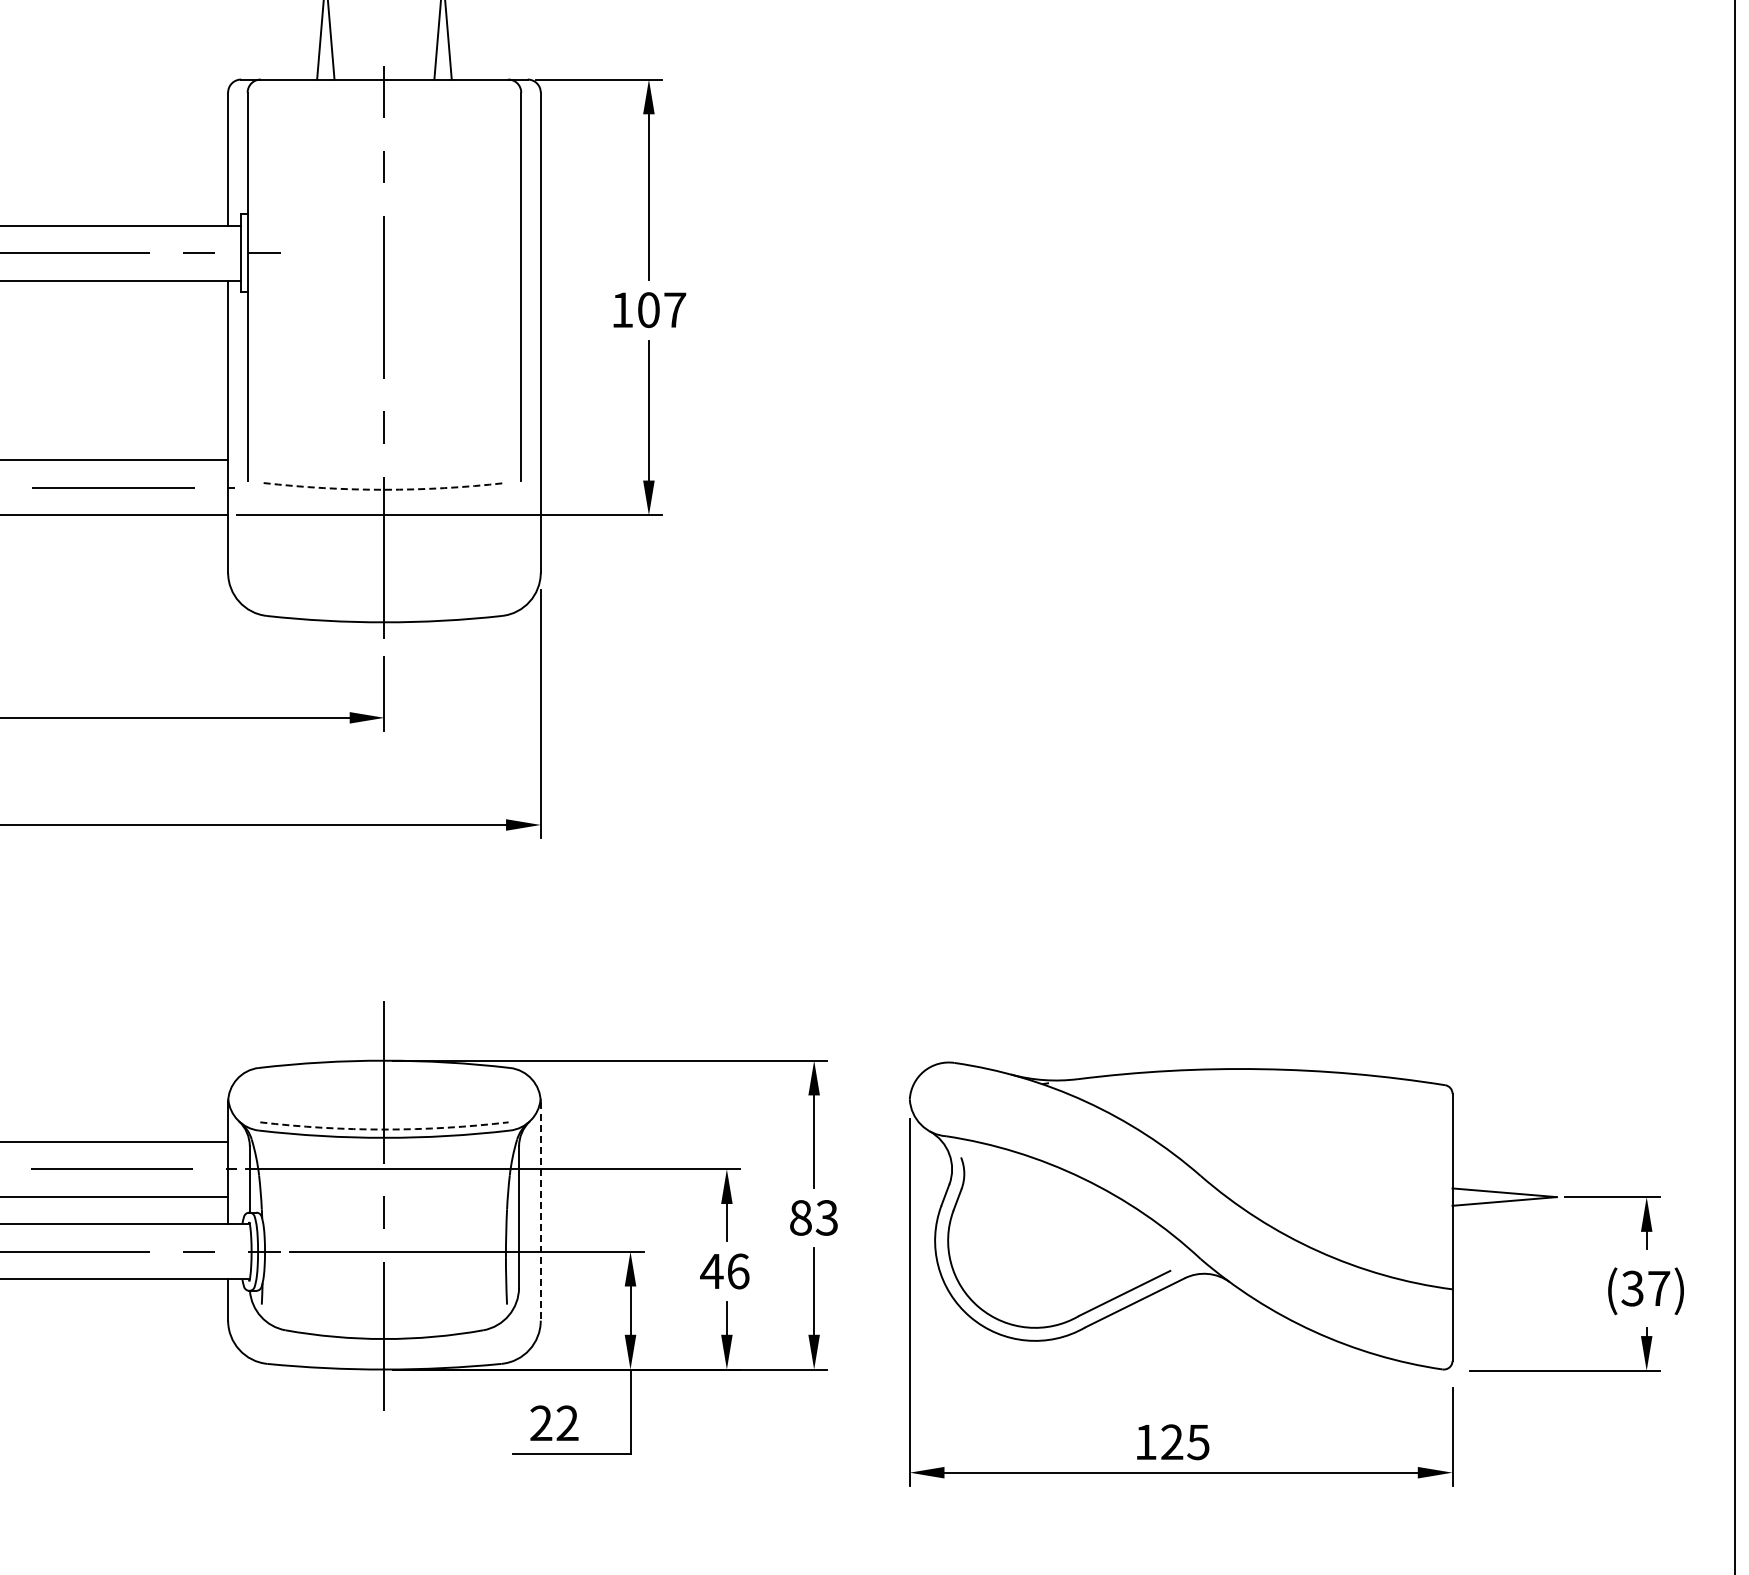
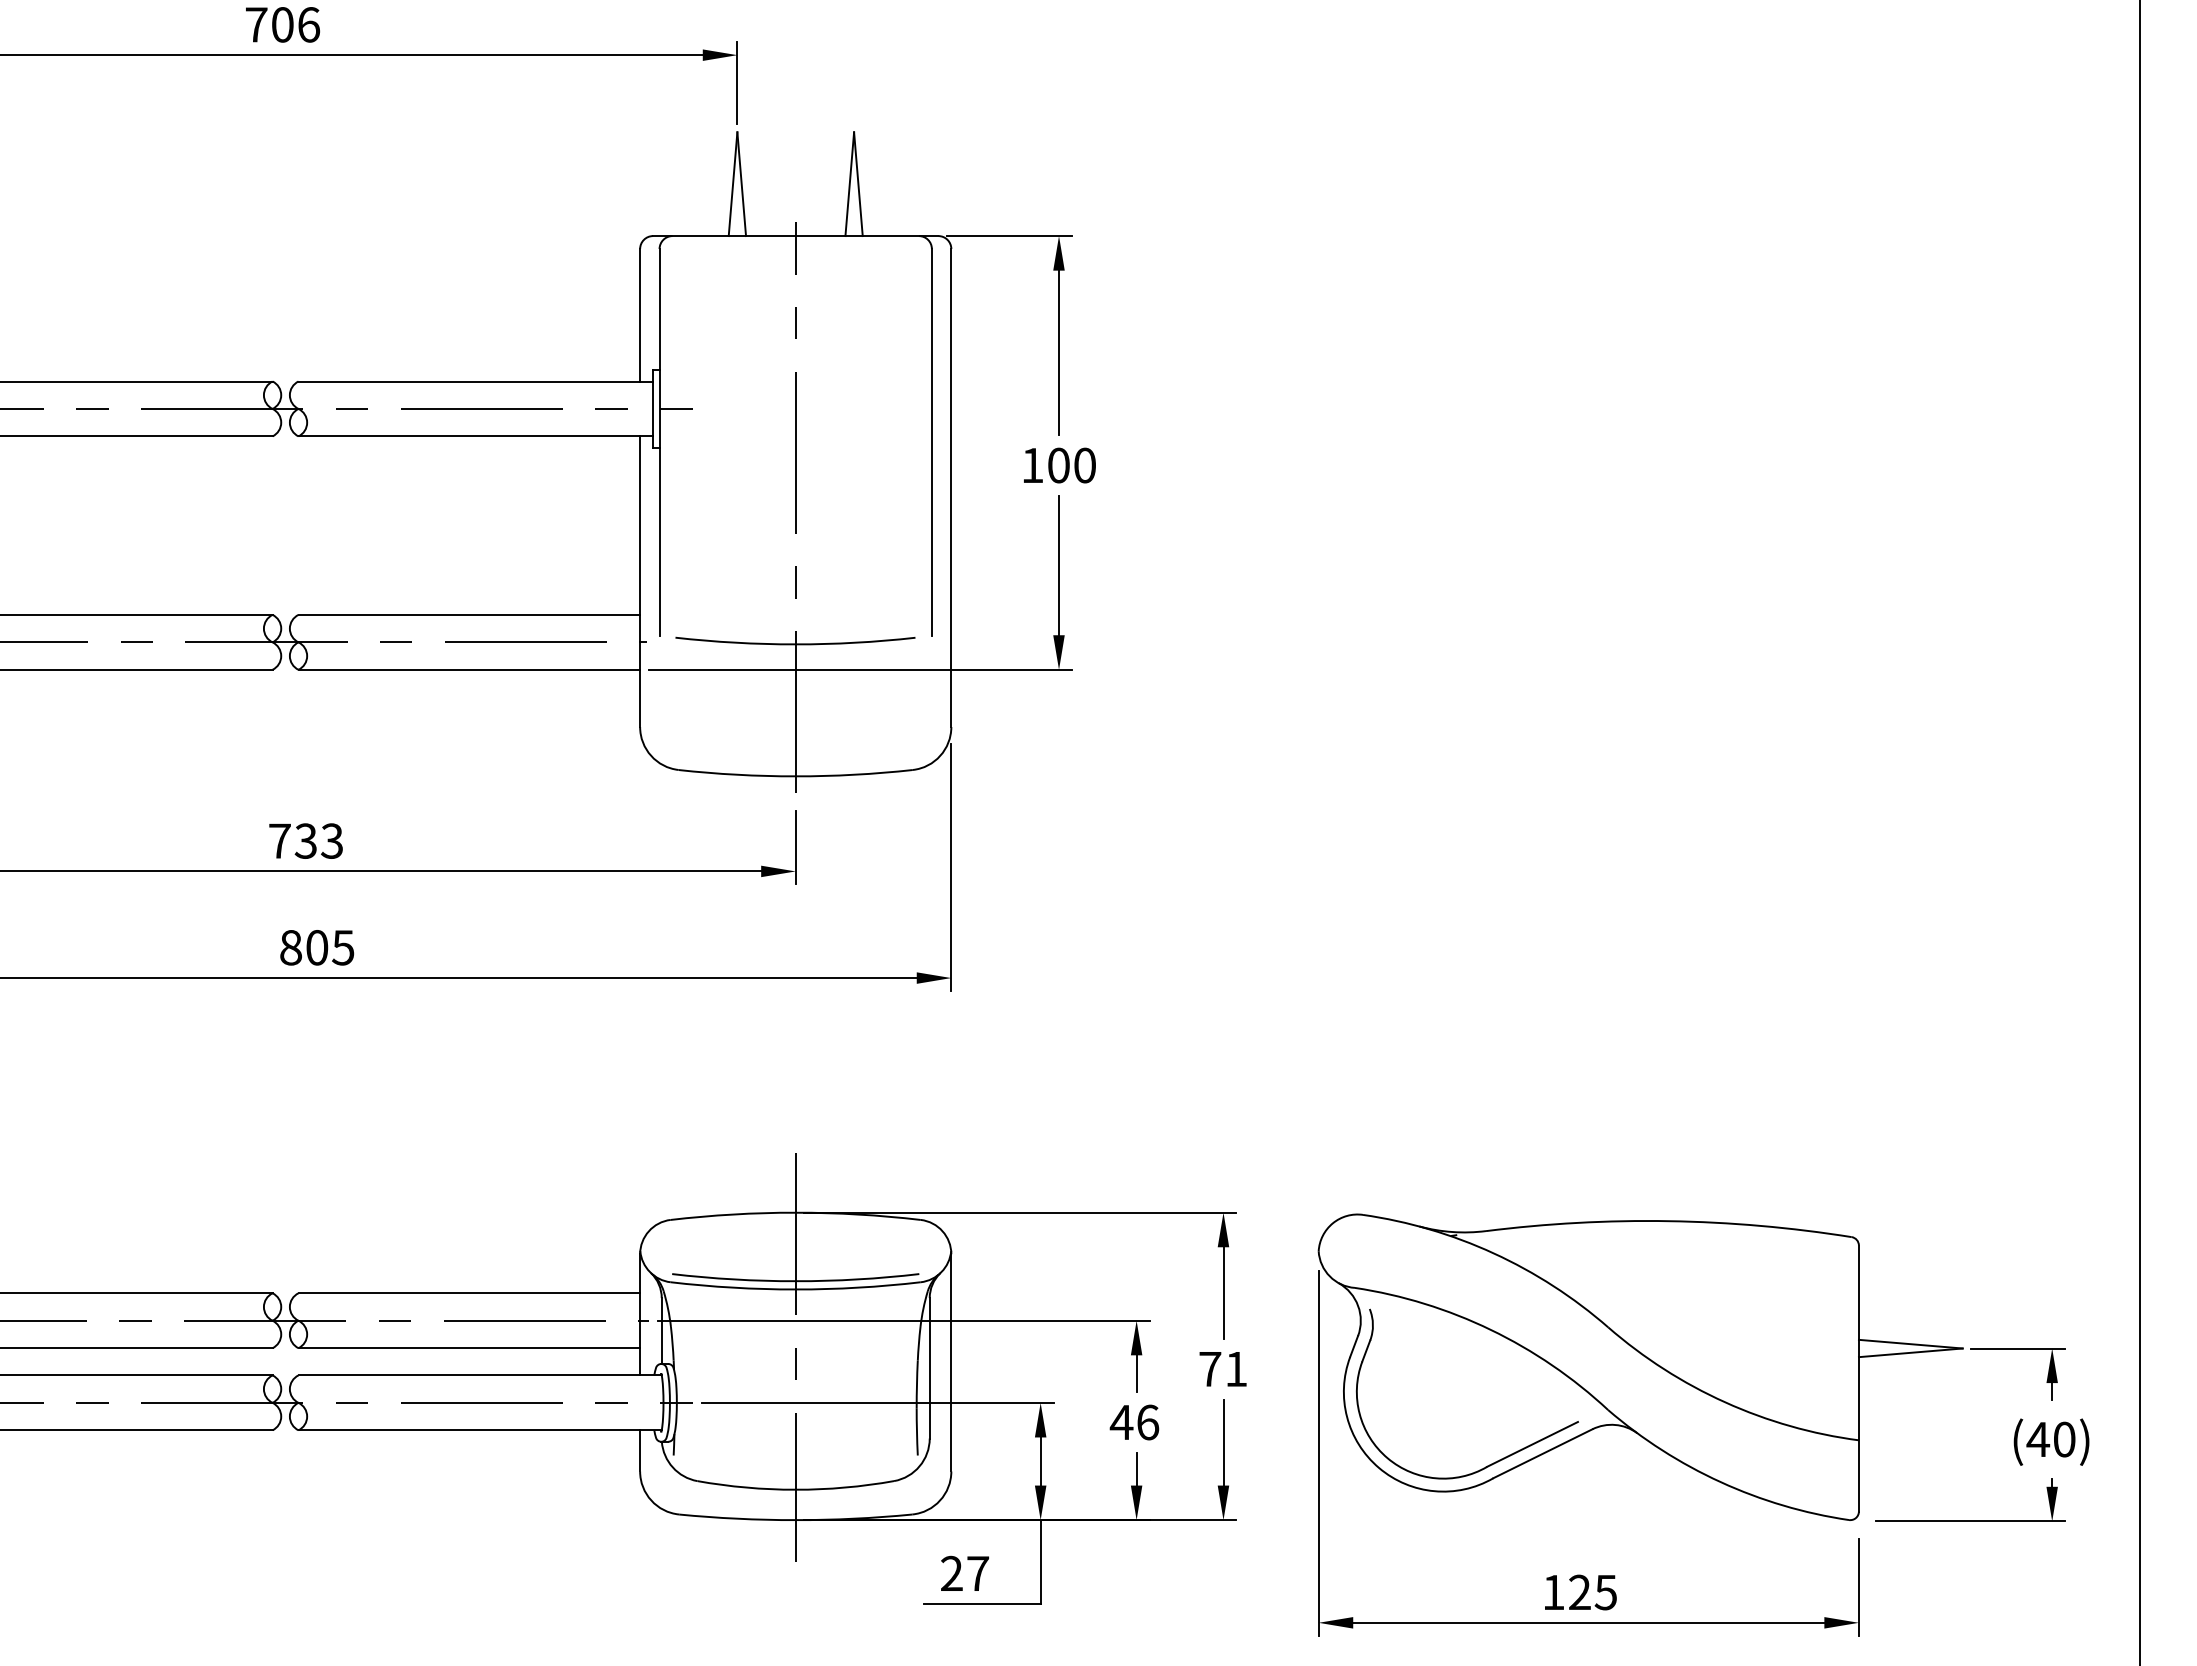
text: (674, 310) -> (1084, 465), 107 -> 100
arc: (384, 489) -> (795, 644), dashed -> solid
arc: (384, 1129) -> (795, 1281), dashed -> solid
line: (540, 1211) -> (951, 1362), dashed -> solid
text: (813, 1218) -> (1222, 1369), 83 -> 71
text: (1644, 1288) -> (2050, 1439), (37) -> (40)
text: (568, 1422) -> (978, 1572), 22 -> 27

